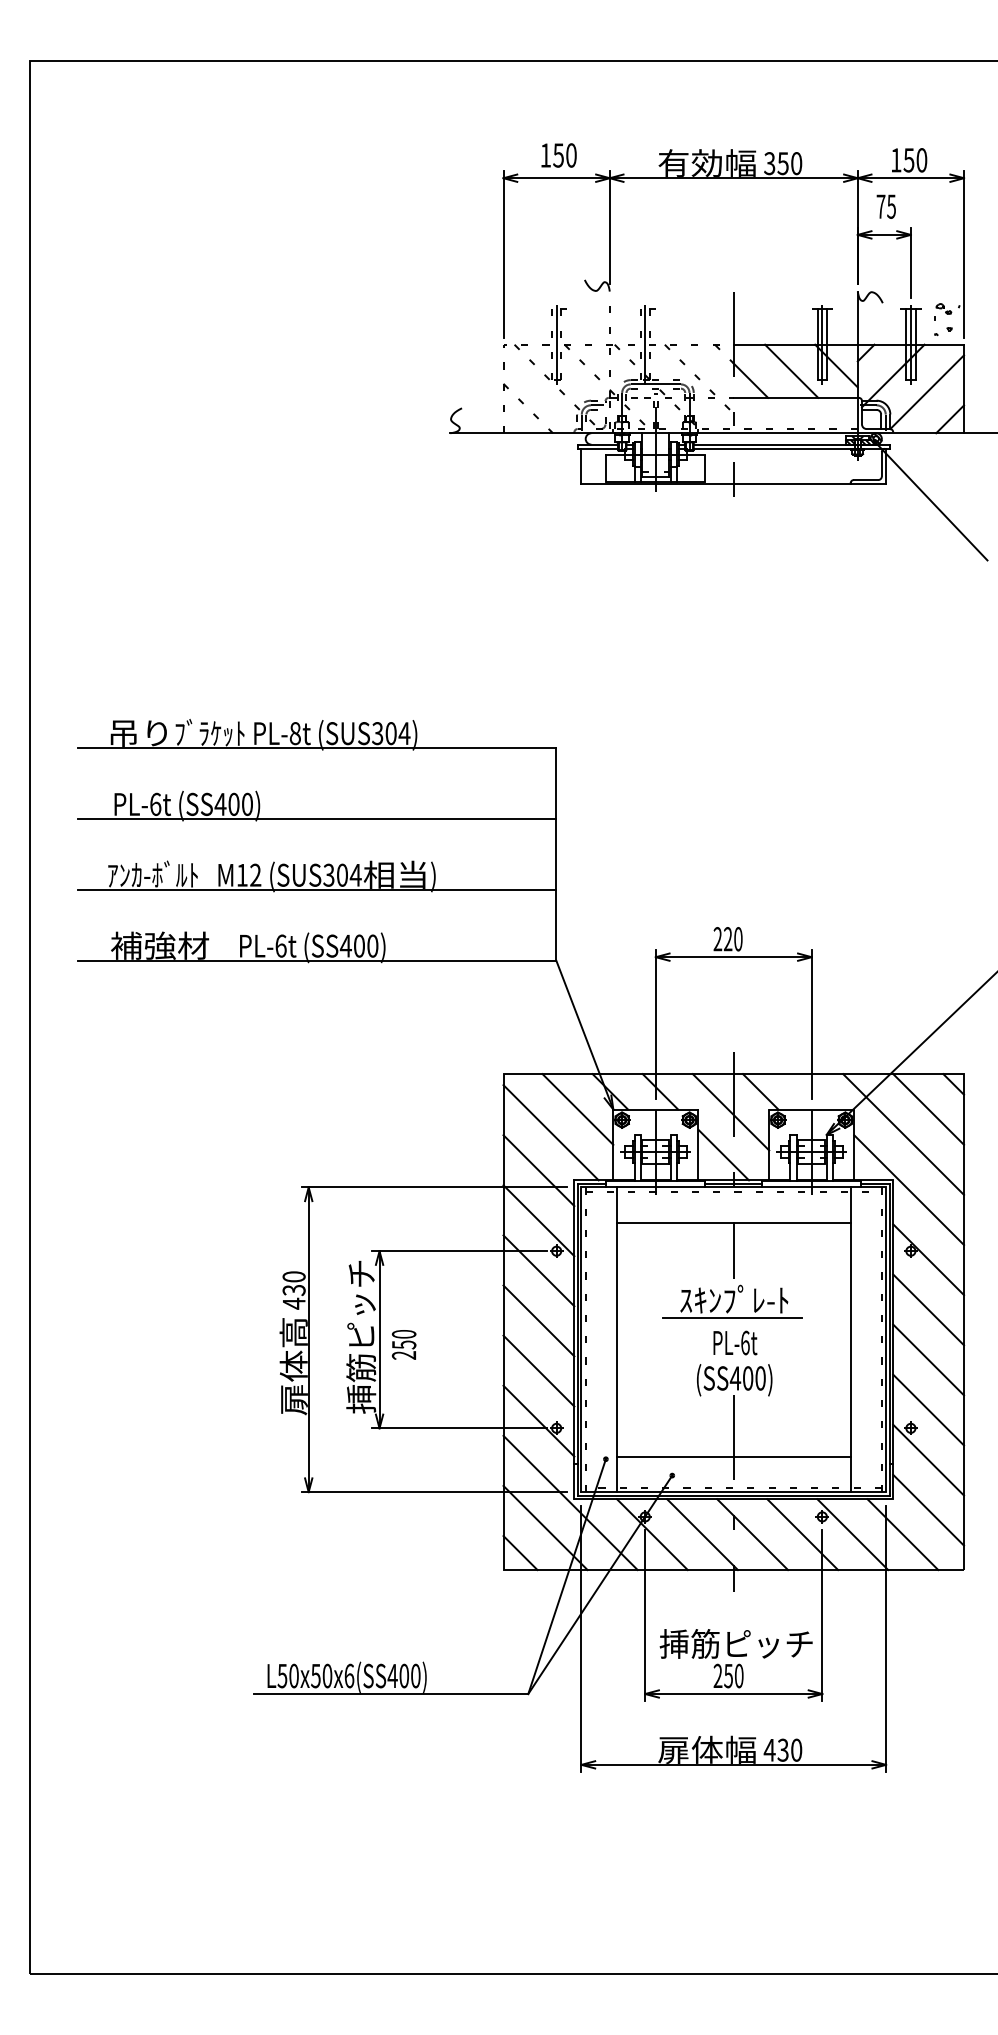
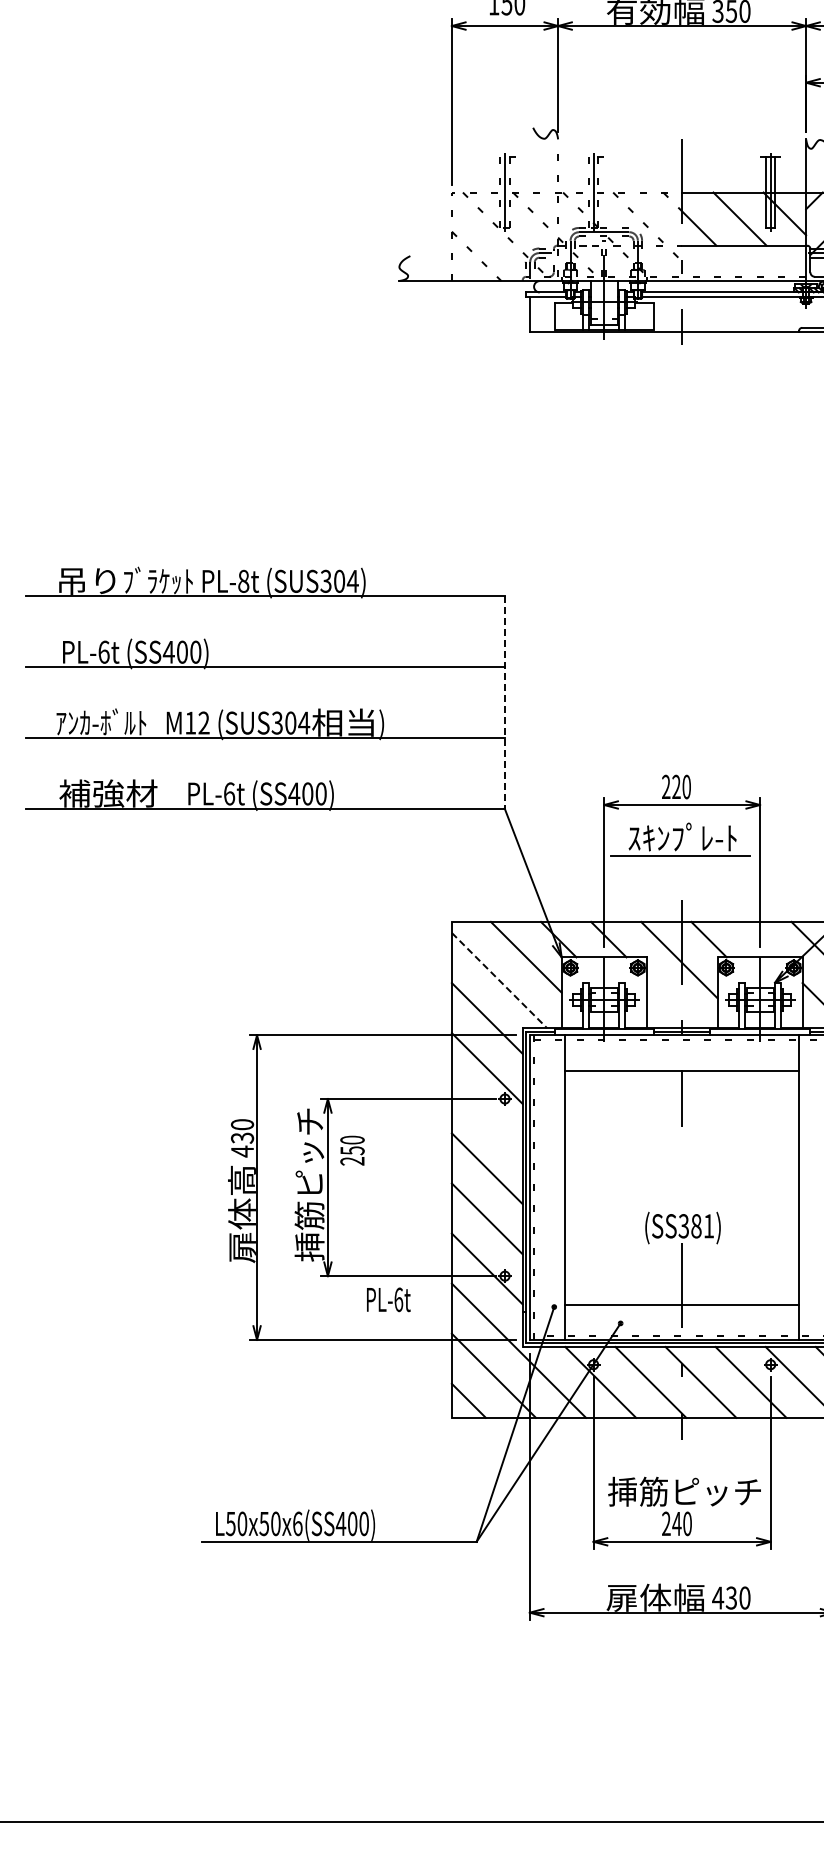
line: (556, 854) -> (504, 702), solid -> dashed
line: (551, 1133) -> (499, 981), solid -> dashed
line: (723, 1154) -> (671, 1002), removed
line: (538, 1270) -> (486, 1118), removed
part: (732, 1301) -> (680, 839), moved
text: (735, 1342) -> (388, 1299), moved
text: (403, 1344) -> (351, 1150), moved
text: (747, 1378) -> (695, 1226), (SS400) -> (SS381)
text: (728, 1676) -> (676, 1524), 250 -> 240

